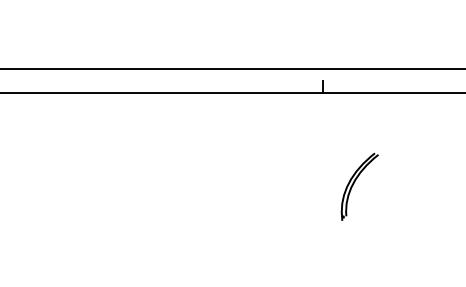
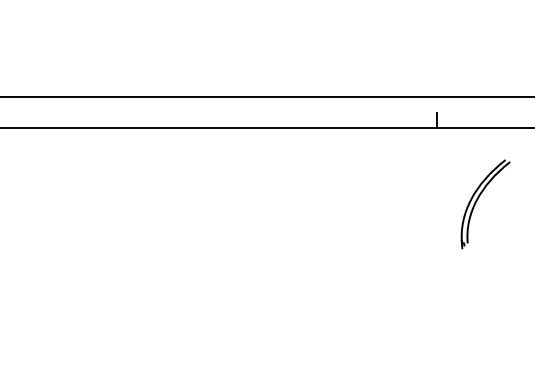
part: (359, 186) -> (485, 203), moved

